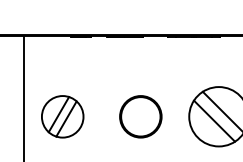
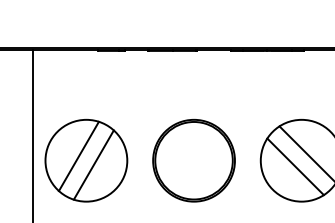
part: (62, 116) -> (86, 160), size x1.43
part: (140, 116) -> (193, 160), size x1.43

